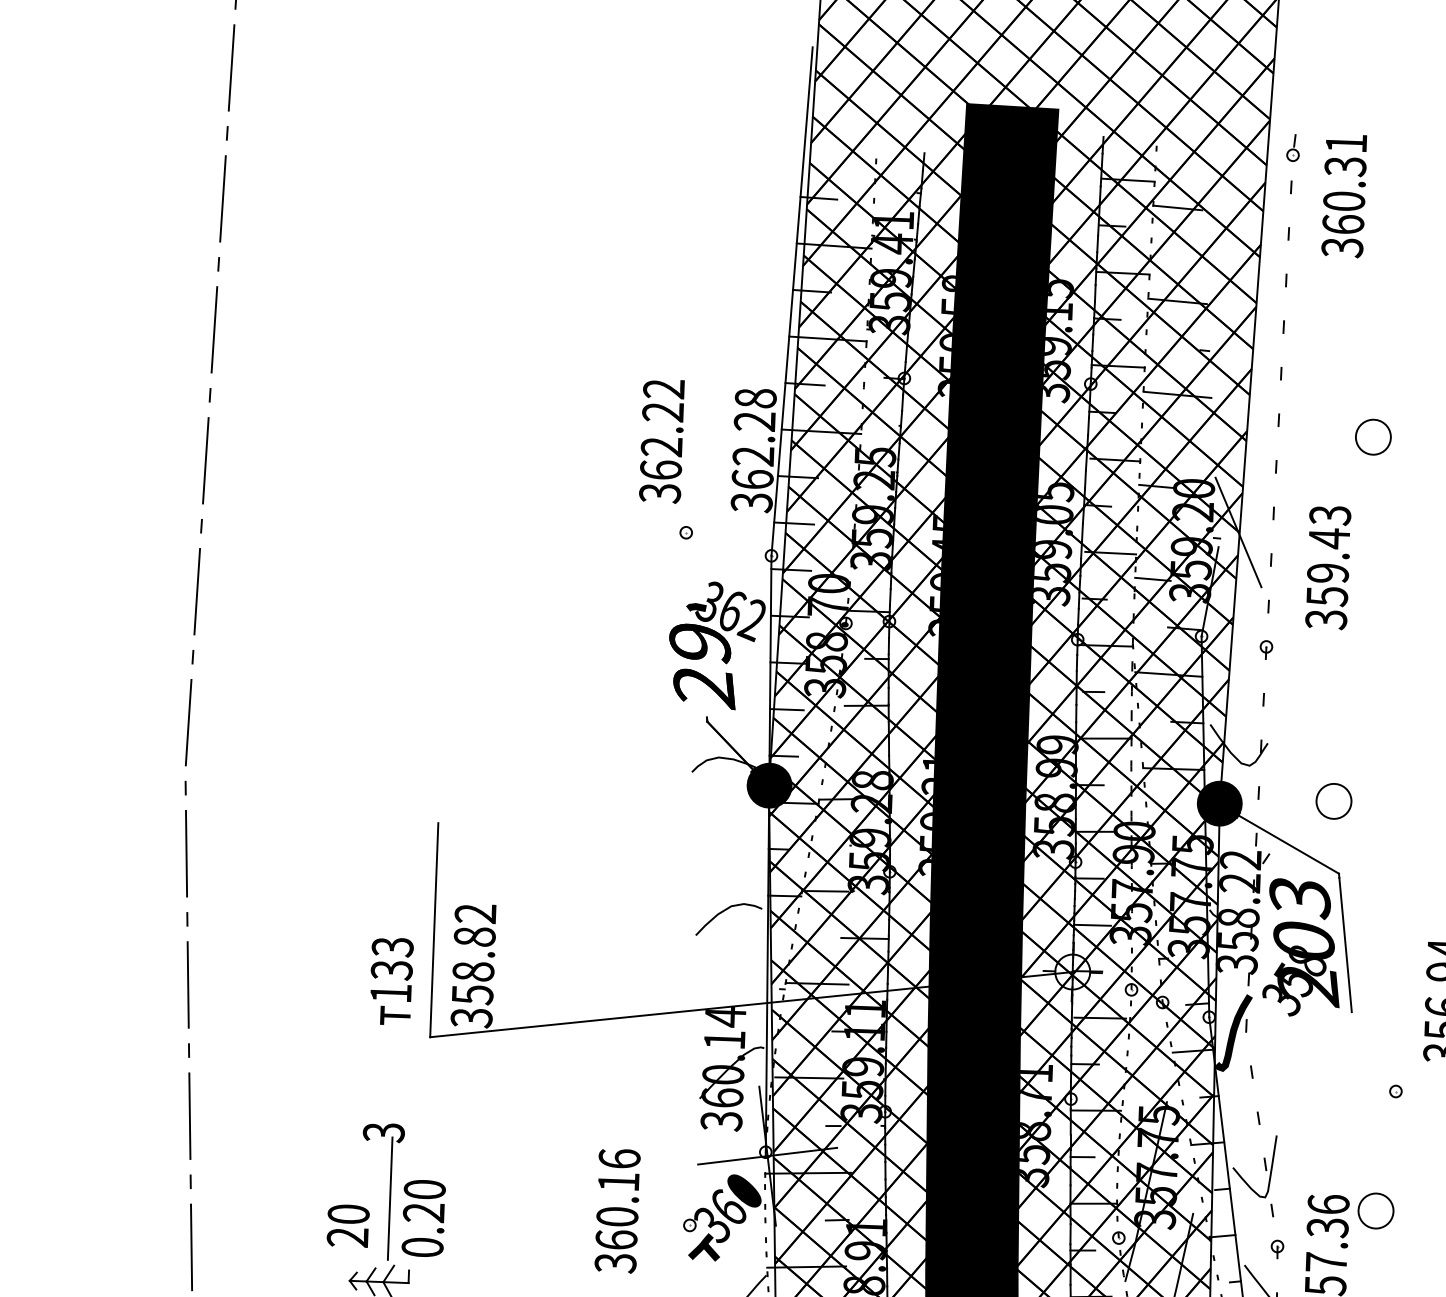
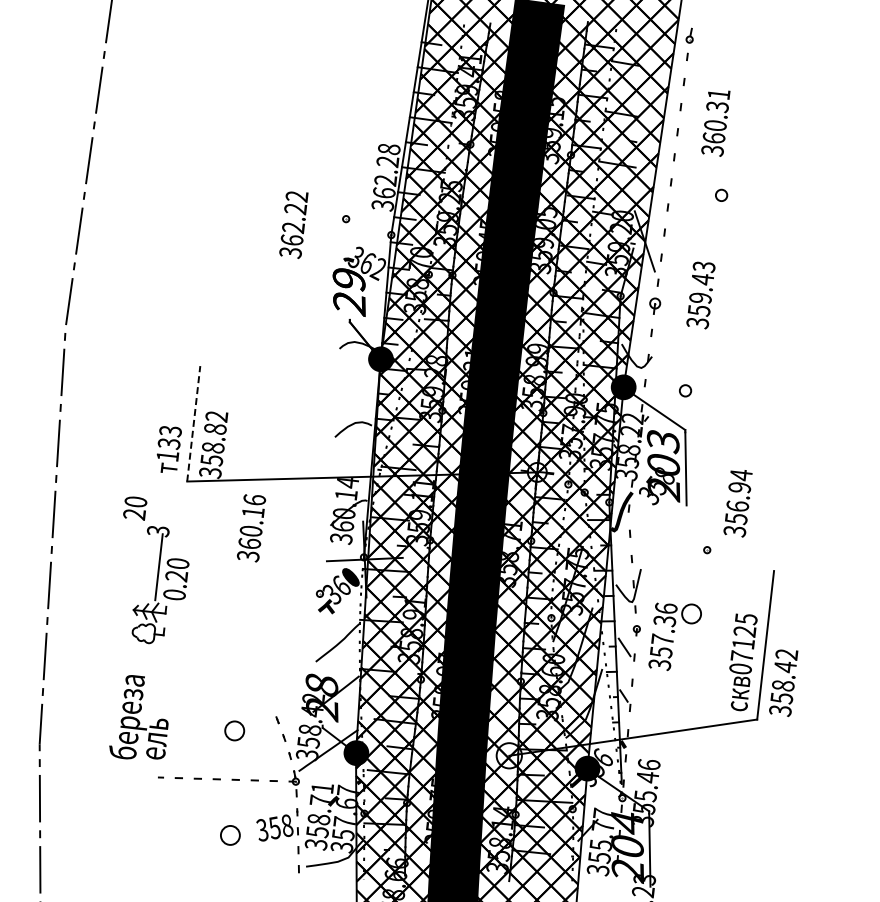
text: (1343, 197) -> (715, 123), moved
part: (1373, 437) -> (721, 195), size x0.6
text: (661, 440) -> (293, 224), moved
text: (1327, 568) -> (700, 295), moved
part: (1266, 648) -> (655, 305), size x1.6
part: (1333, 800) -> (685, 390), size x0.6
line: (433, 929) -> (193, 423), solid -> dashed
text: (617, 1211) -> (251, 528), moved
text: (348, 1226) -> (135, 508), moved

